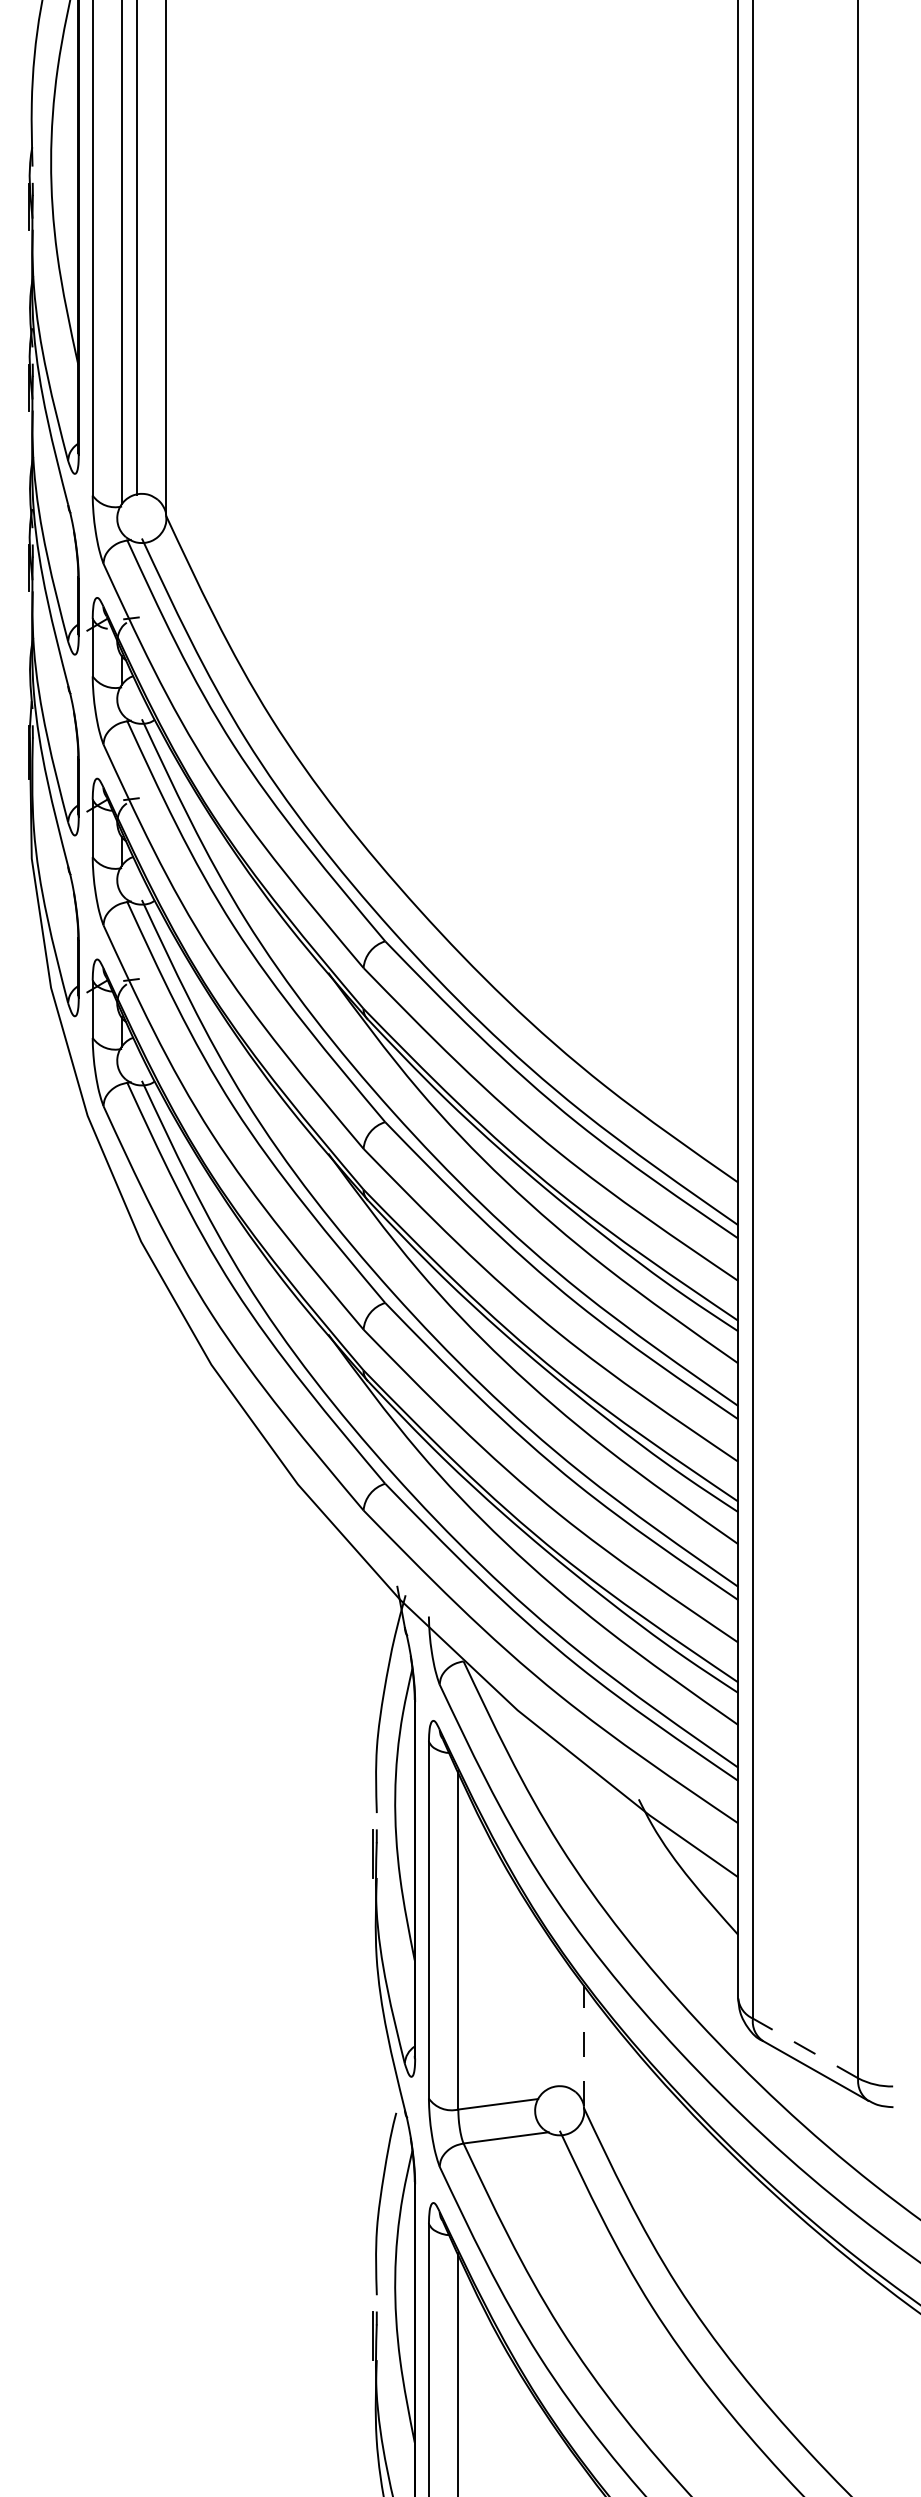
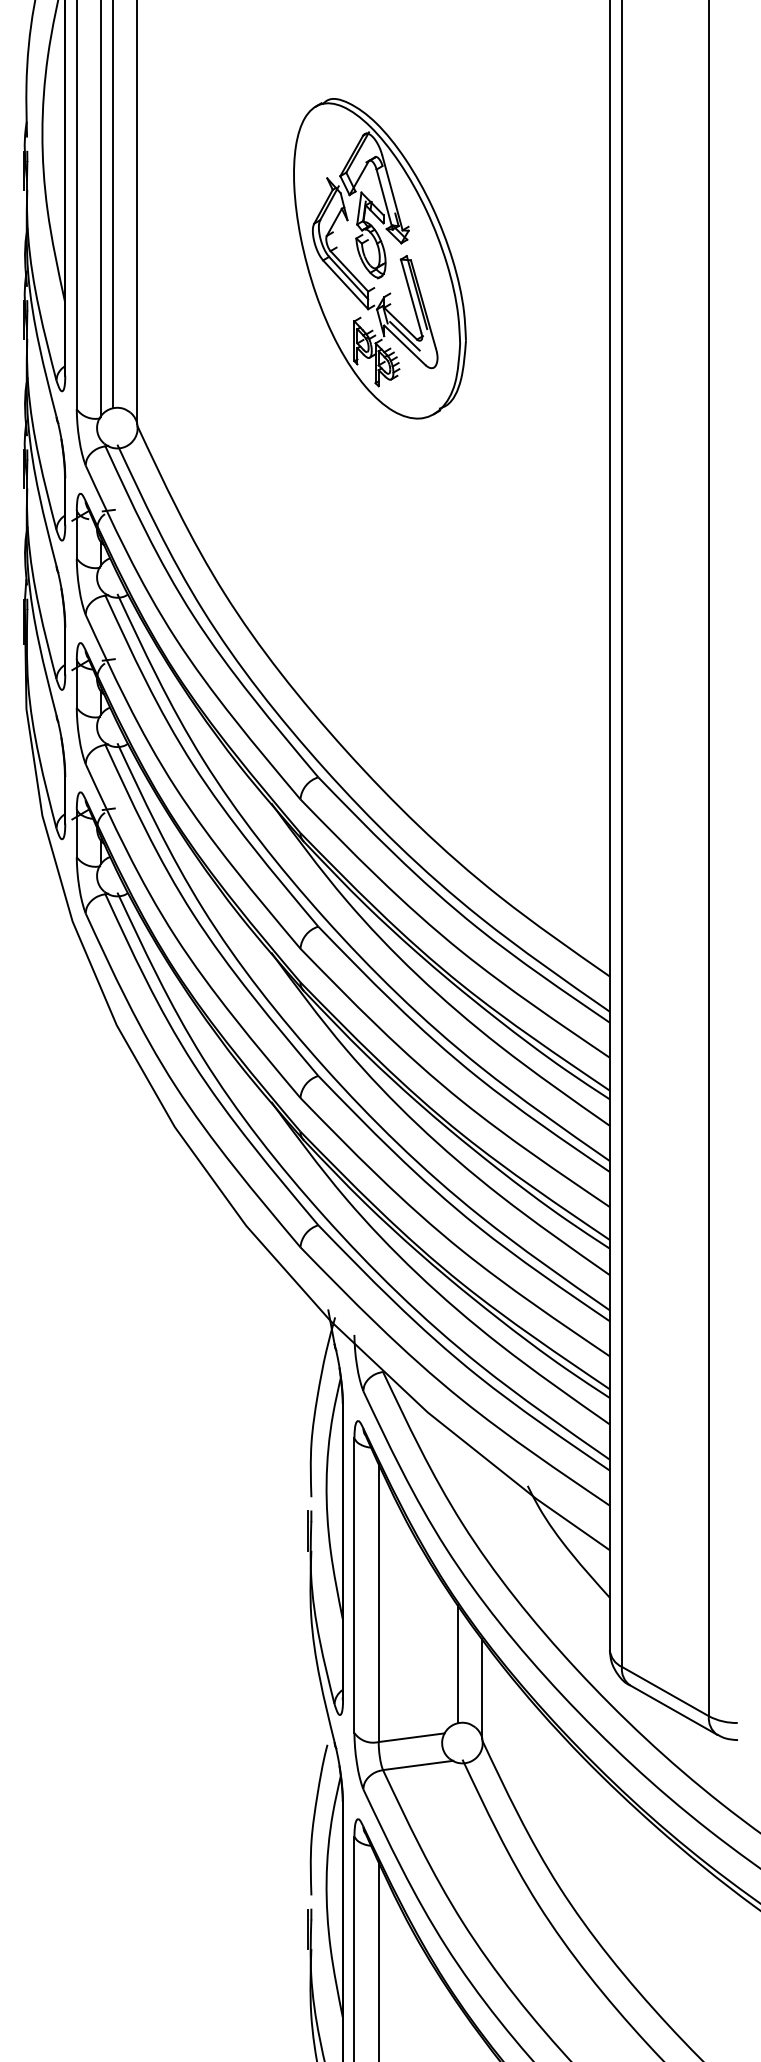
part: (459, 312) -> (379, 258), added
line: (554, 2015) -> (458, 1664), added
line: (583, 2045) -> (482, 1689), dashed -> solid
line: (805, 2048) -> (665, 1691), dashed -> solid

